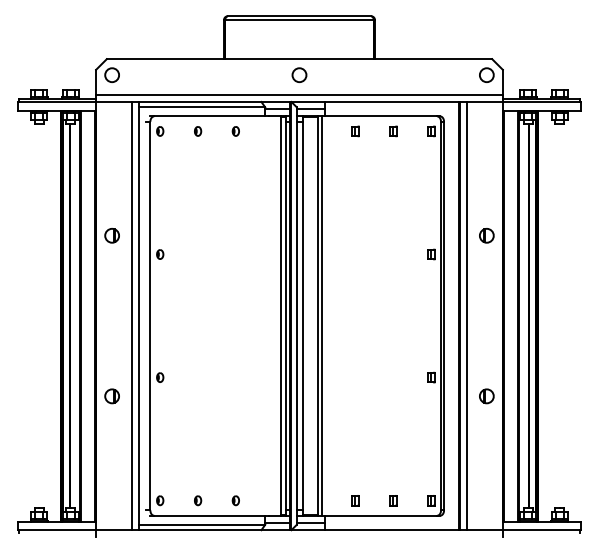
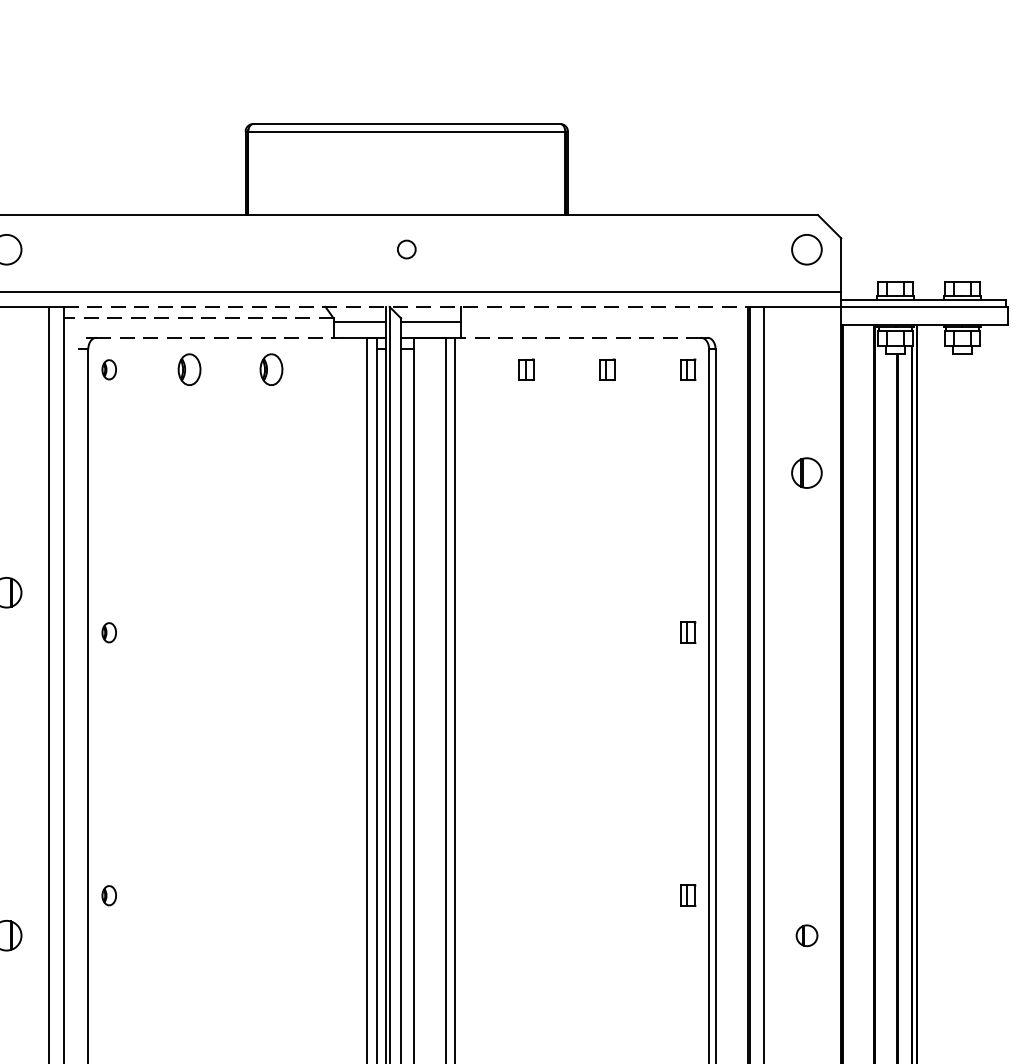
circle: (299, 74) -> (406, 248), size x0.6
line: (299, 101) -> (406, 305), solid -> dashed
line: (201, 107) -> (197, 318), solid -> dashed
line: (211, 116) -> (218, 337), solid -> dashed
line: (379, 116) -> (577, 337), solid -> dashed
part: (198, 131) -> (191, 369), size x1.6
part: (235, 131) -> (270, 369), size x1.6
part: (486, 235) -> (806, 472), moved
part: (486, 396) -> (806, 936), size x0.7

